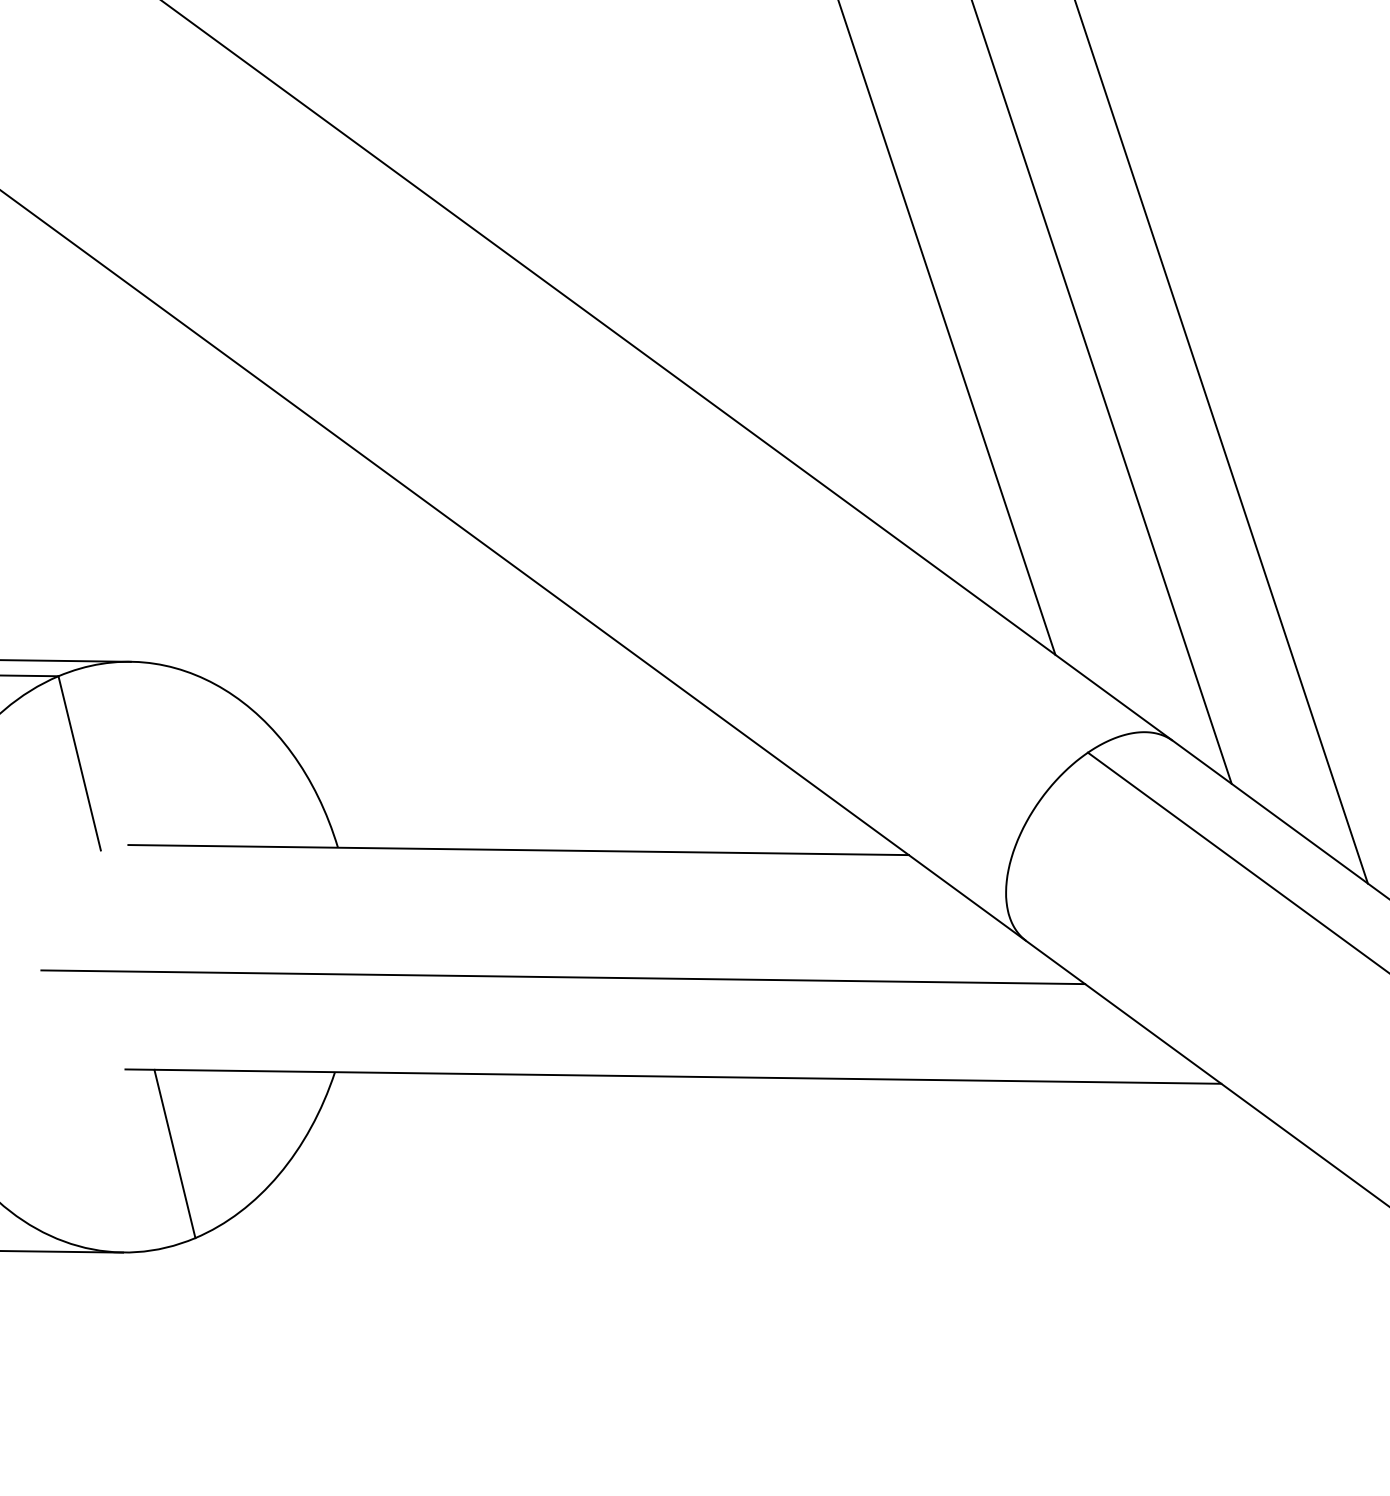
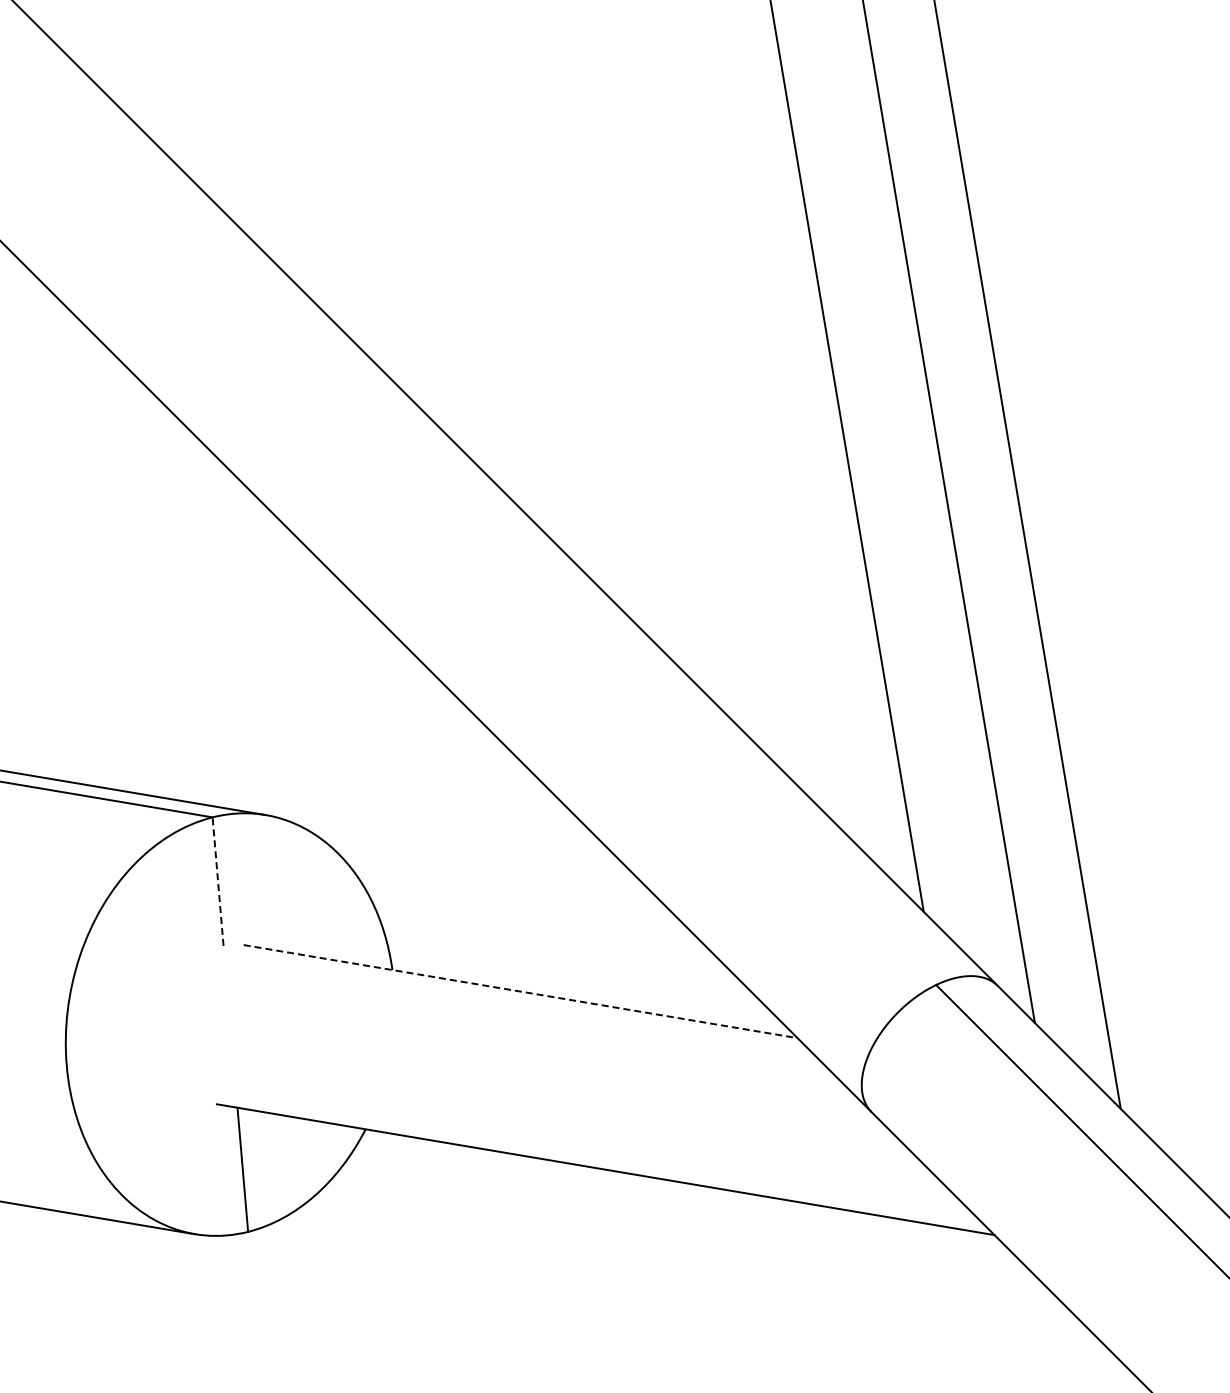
line: (80, 763) -> (218, 881), solid -> dashed
line: (518, 849) -> (520, 991), solid -> dashed
line: (563, 976) -> (538, 1086), removed

